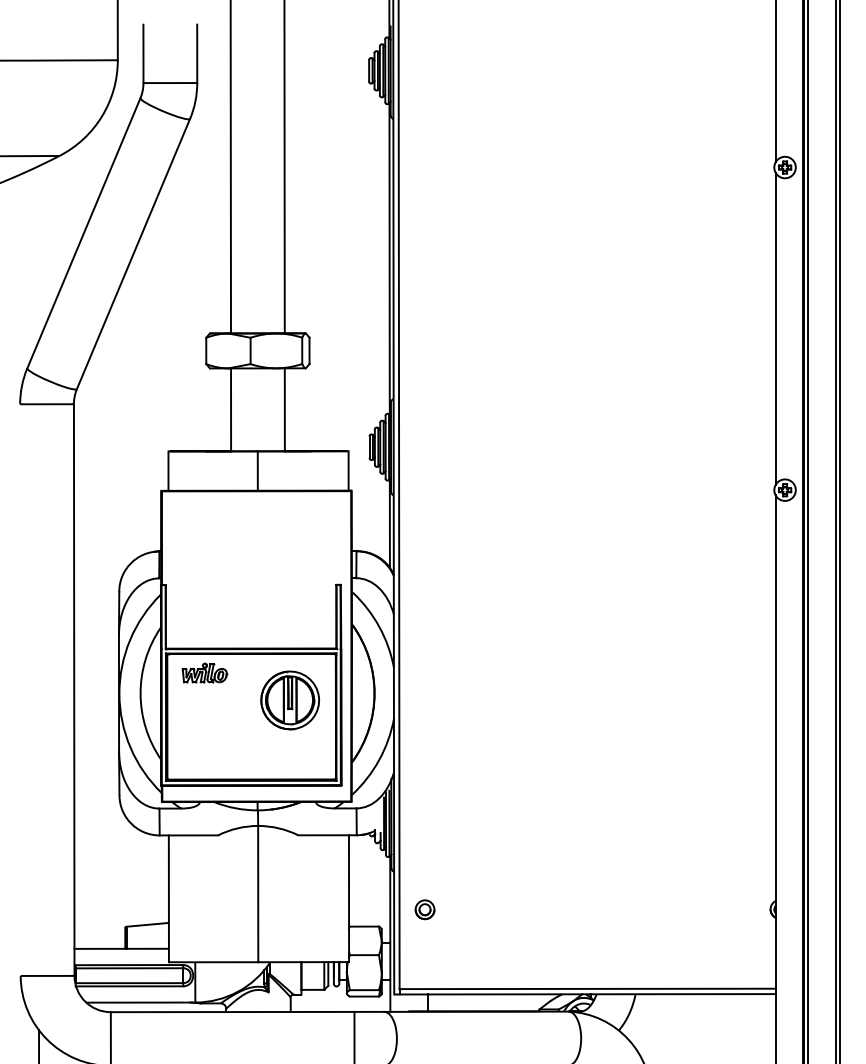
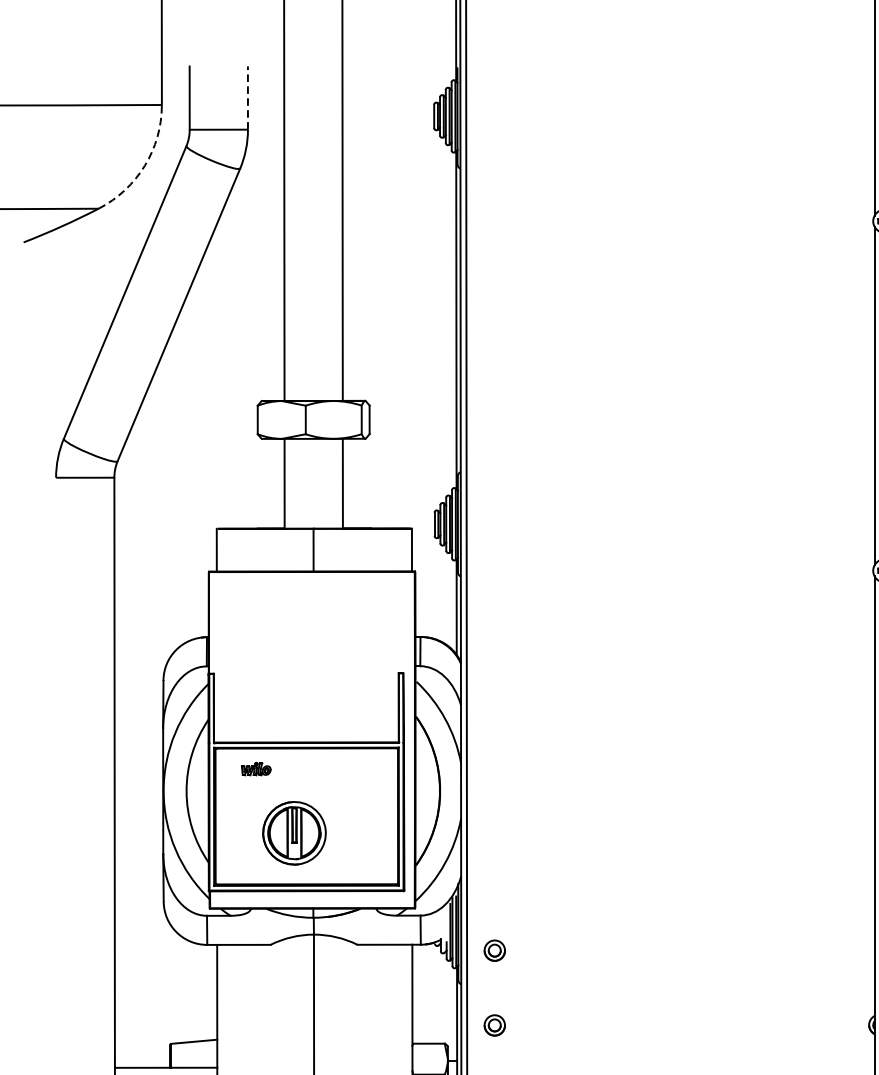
line: (197, 53) -> (248, 97), solid -> dashed
arc: (102, 116) -> (145, 165), solid -> dashed
part: (204, 672) -> (255, 768), size x0.6
part: (289, 700) -> (293, 833), moved
part: (424, 840) -> (494, 950), added

